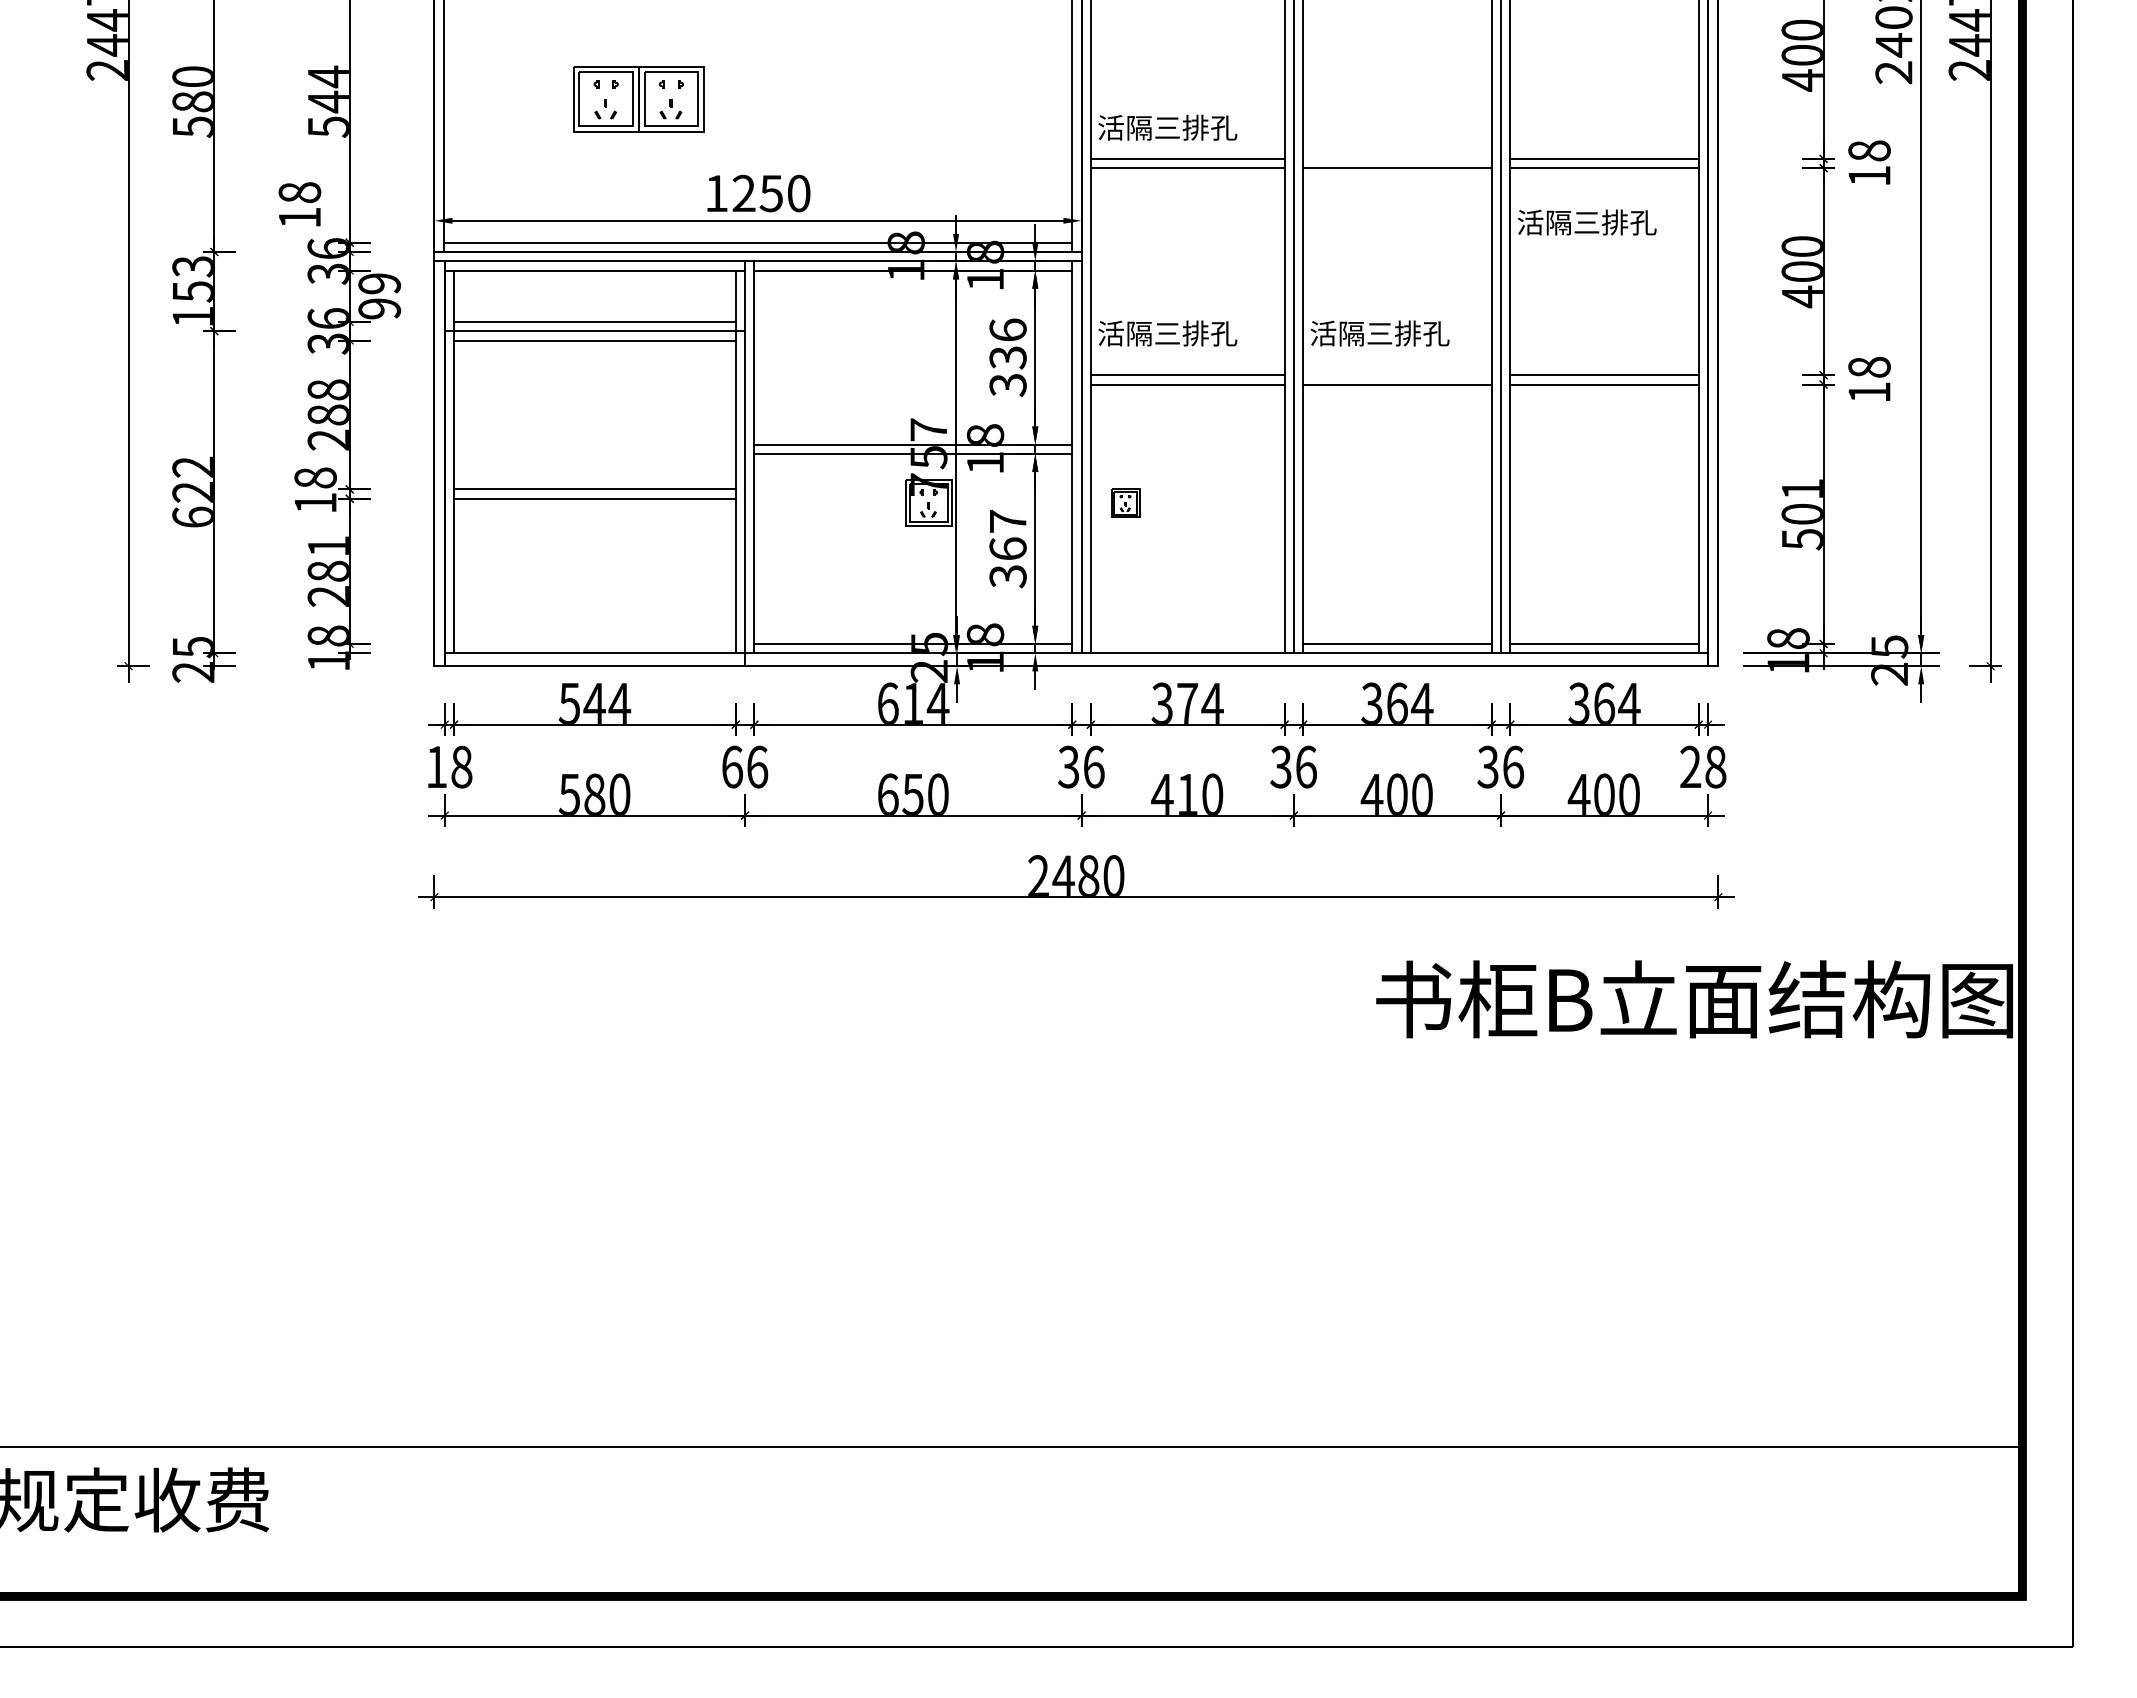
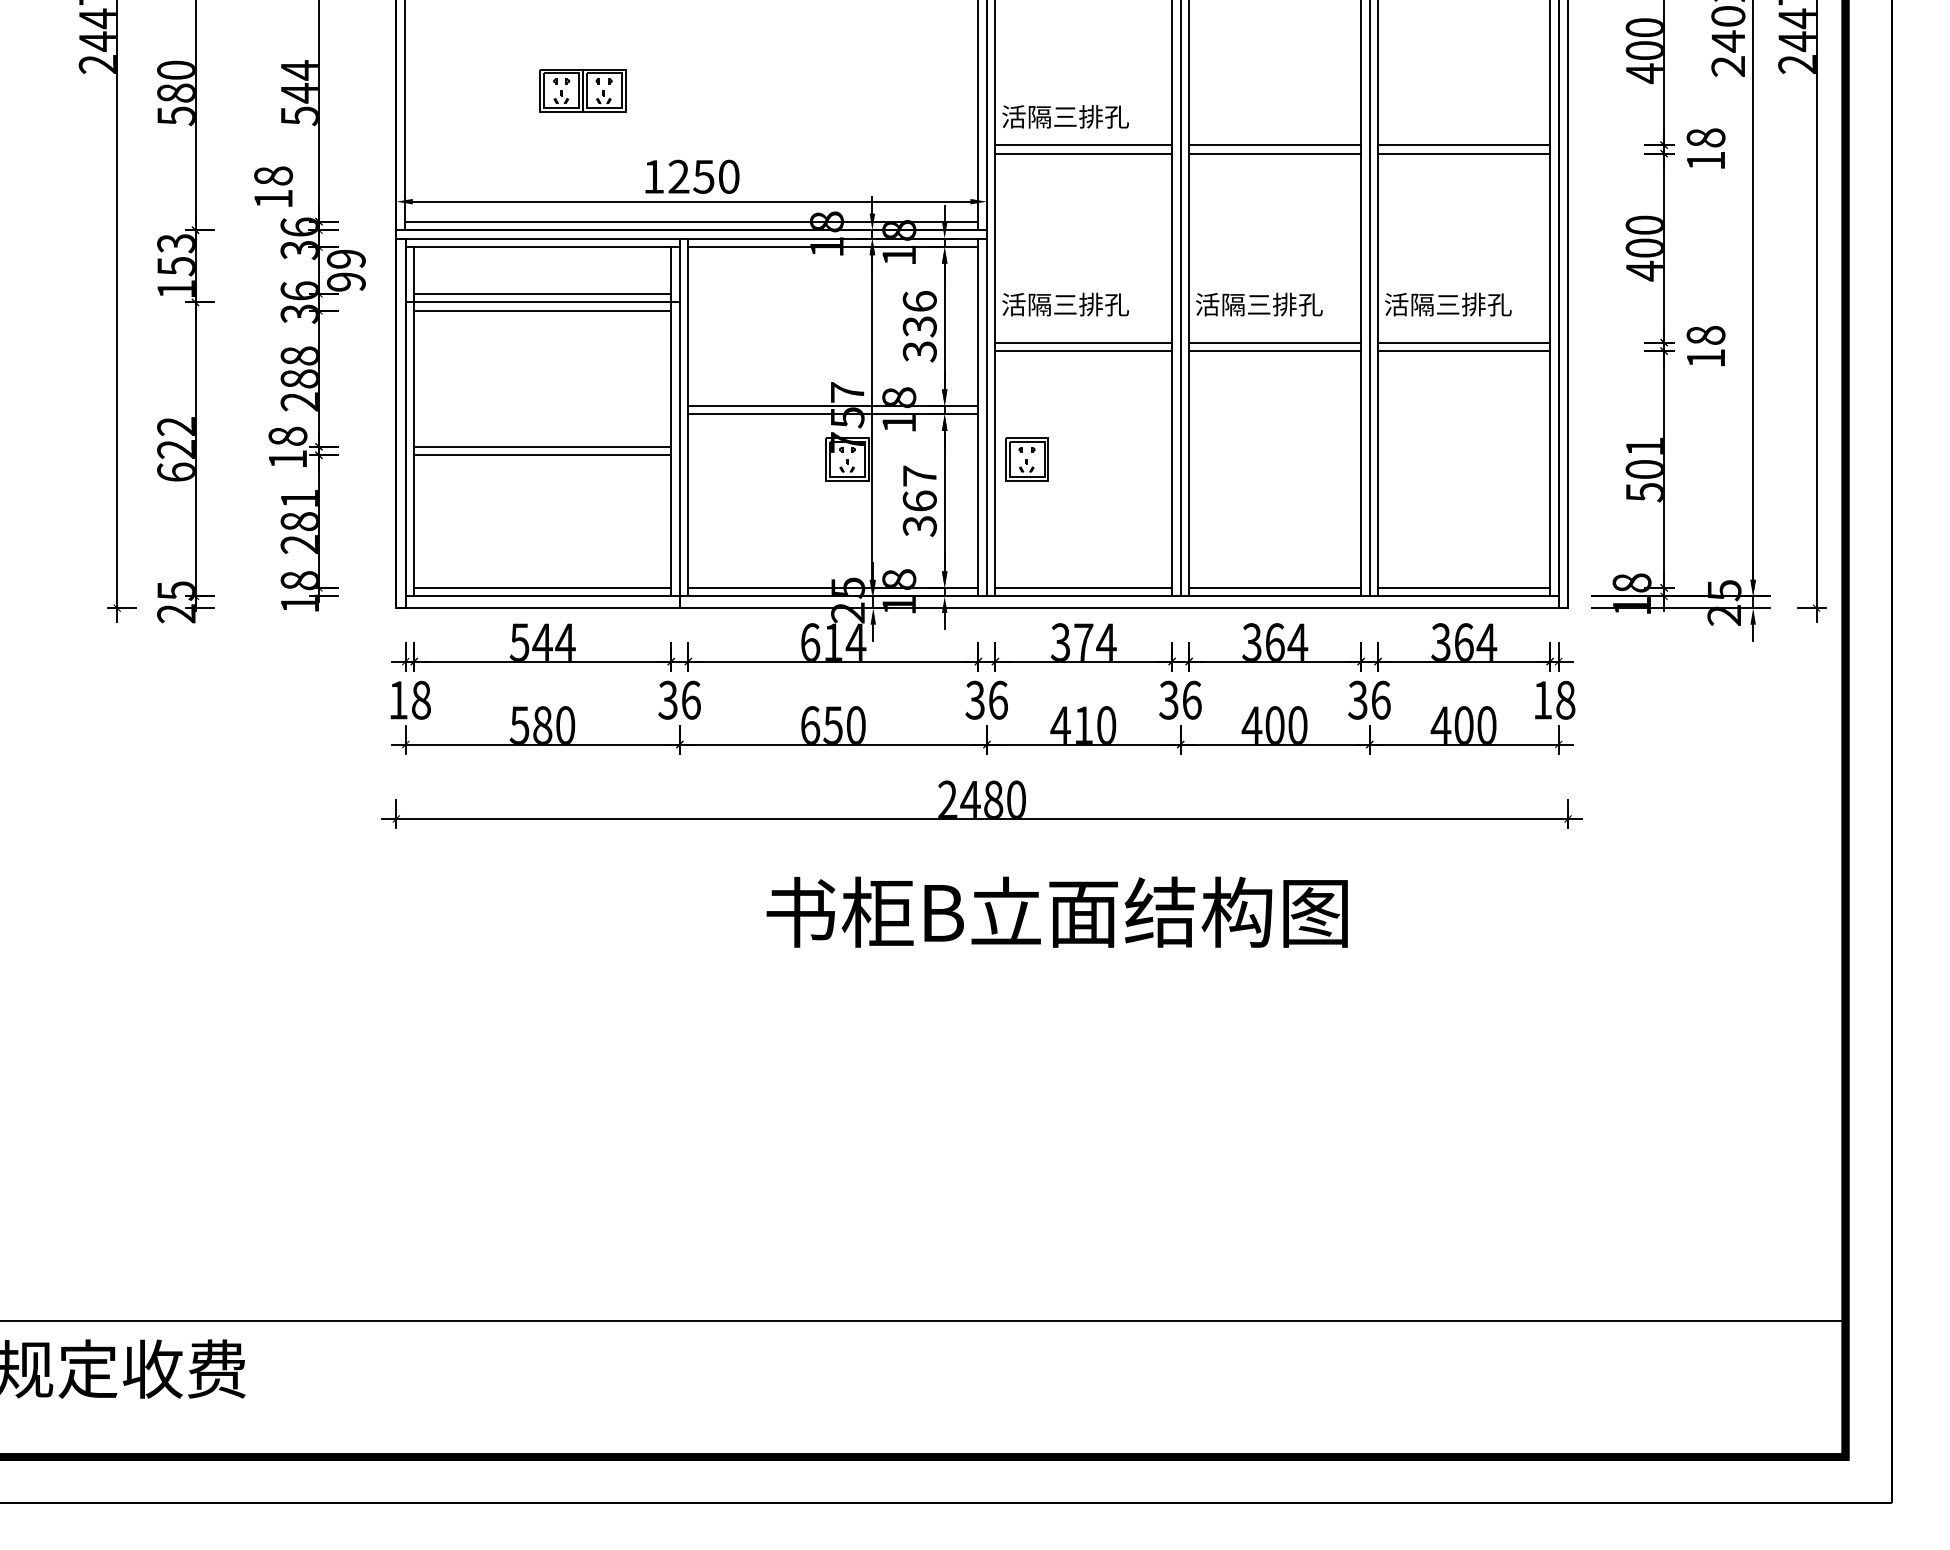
part: (638, 99) -> (582, 91), size x0.71
line: (1397, 158) -> (1275, 144), added
text: (1587, 222) -> (1448, 304), moved
line: (1397, 375) -> (1275, 342), added
part: (1125, 502) -> (1027, 458), size x1.67
line: (594, 643) -> (542, 587), added
line: (1187, 643) -> (1083, 587), added
text: (732, 766) -> (668, 699), 66 -> 36
text: (1690, 766) -> (1542, 699), 28 -> 18
text: (1694, 999) -> (1057, 912), moved

